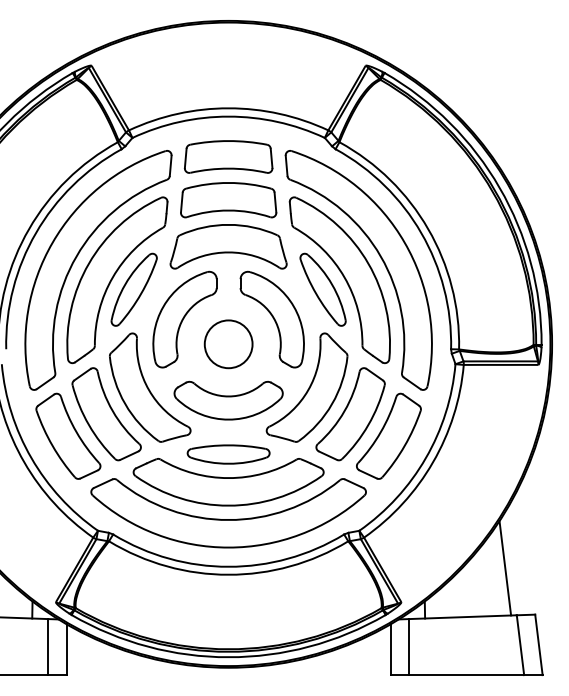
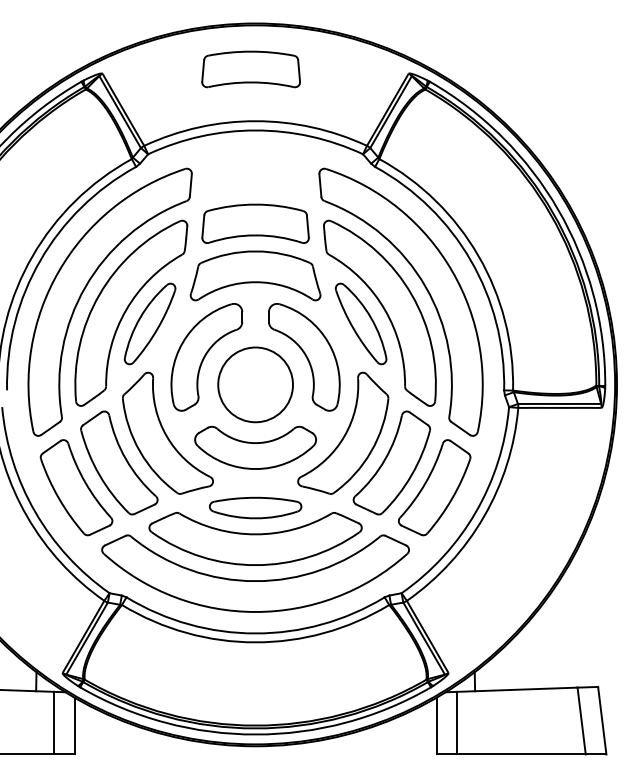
part: (228, 156) -> (250, 68), moved
circle: (228, 344) -> (255, 385), size x1.4
line: (505, 568) -> (564, 635), removed

